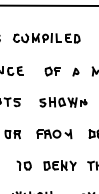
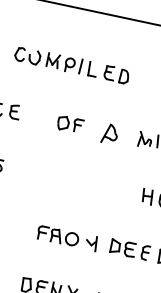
part: (75, 71) -> (109, 132), size x1.6
part: (63, 102) -> (77, 181), removed
part: (54, 134) -> (67, 238), moved

